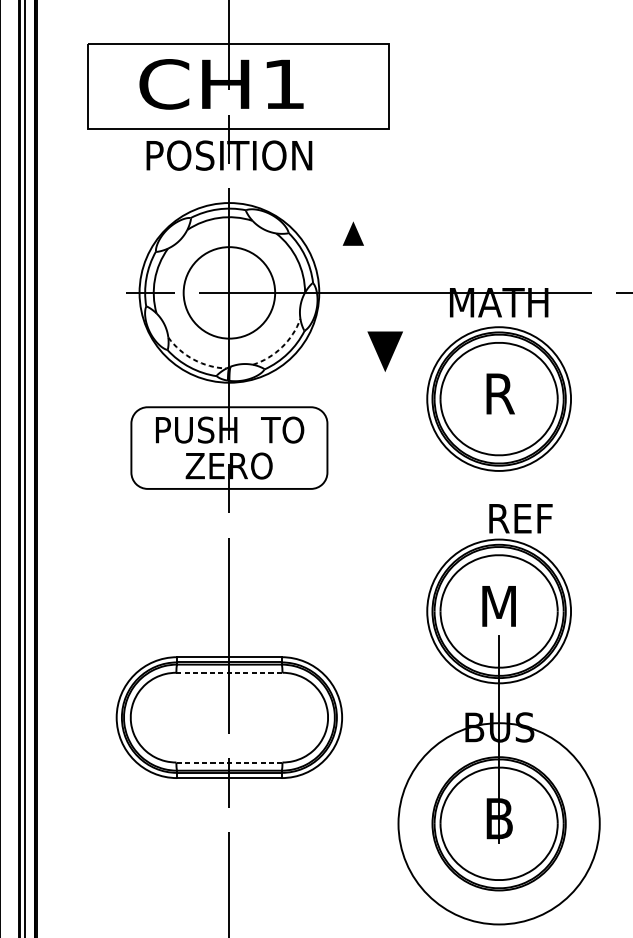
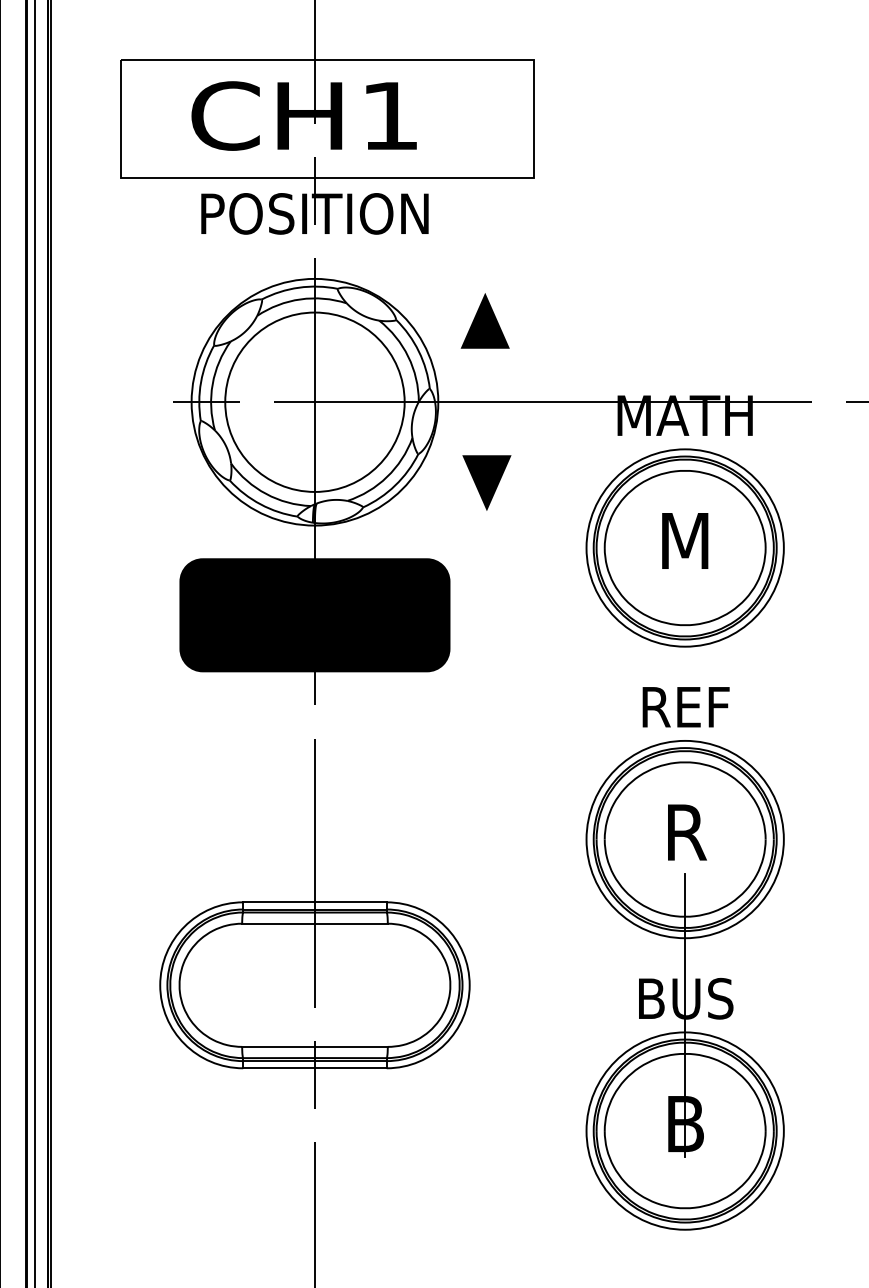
part: (352, 233) -> (484, 320), size x1.67
circle: (229, 292) -> (314, 401), size x1.43
arc: (282, 346) -> (387, 476), dashed -> solid
part: (384, 351) -> (486, 482), moved
arc: (194, 359) -> (266, 493), dashed -> solid
text: (499, 393) -> (685, 540), R -> M
fill: (229, 448) -> (314, 615), added
text: (520, 518) -> (685, 707), moved
text: (499, 606) -> (685, 832), M -> R
line: (229, 672) -> (314, 923), dashed -> solid
line: (229, 762) -> (314, 1046), dashed -> solid
circle: (498, 823) -> (684, 1130), size x0.71

